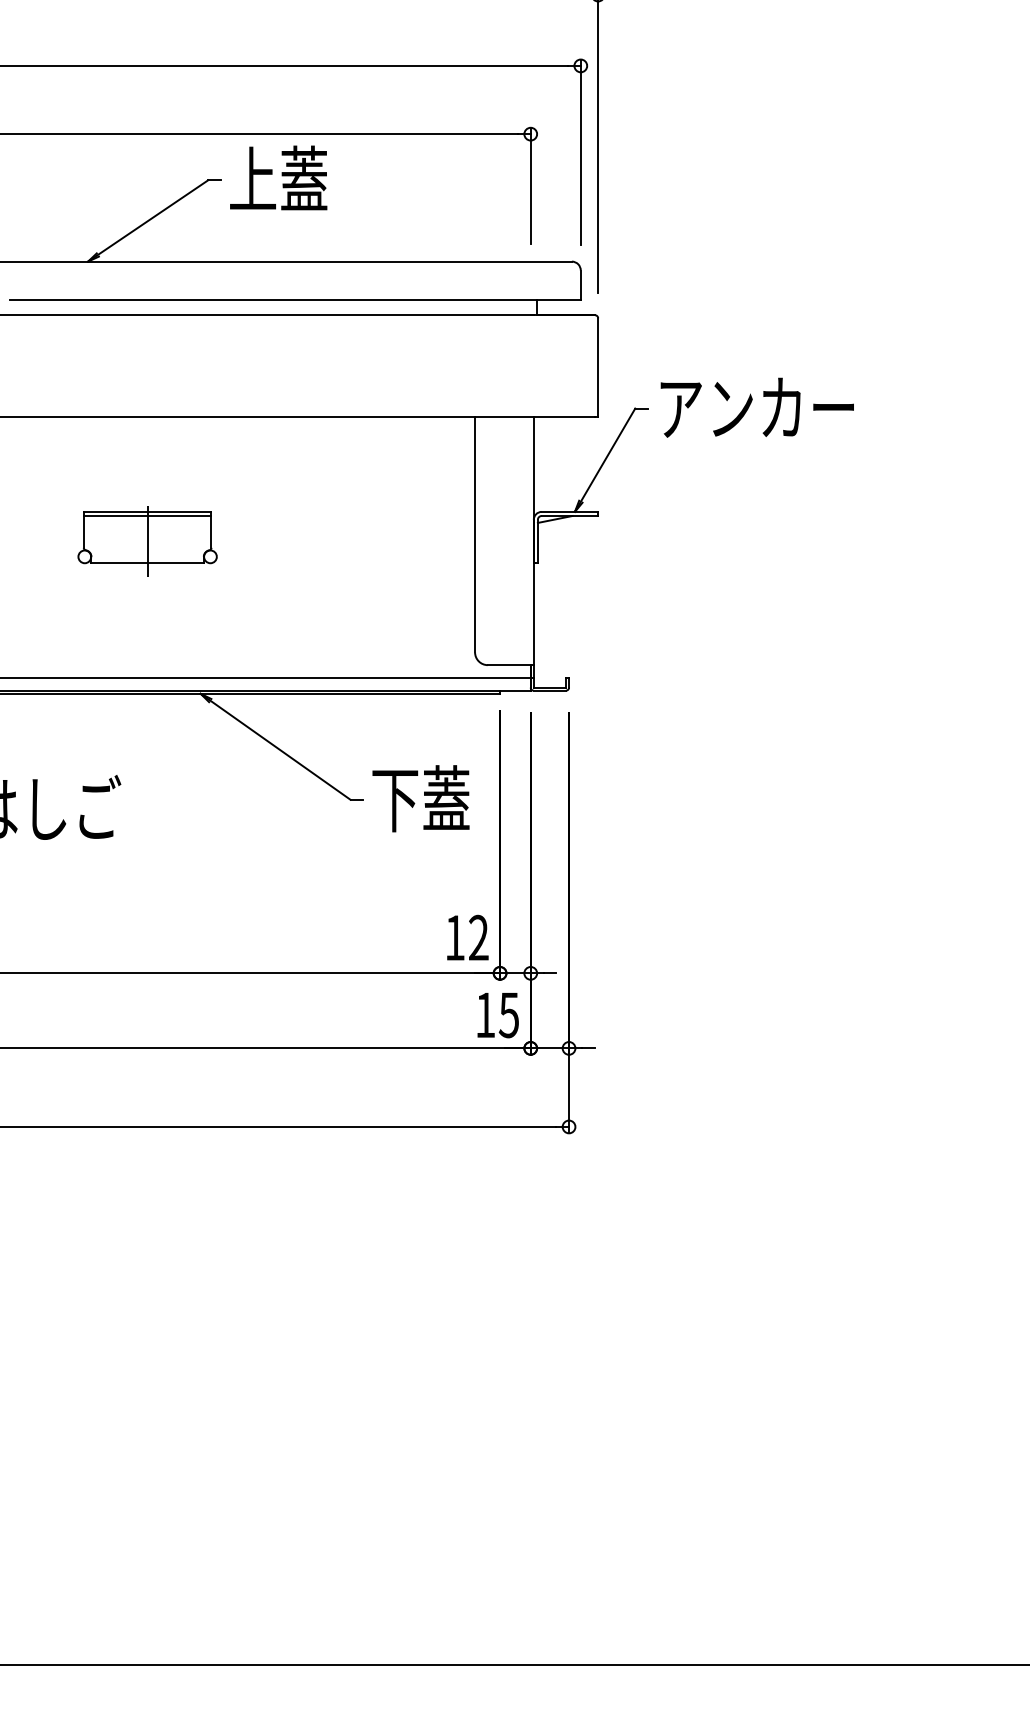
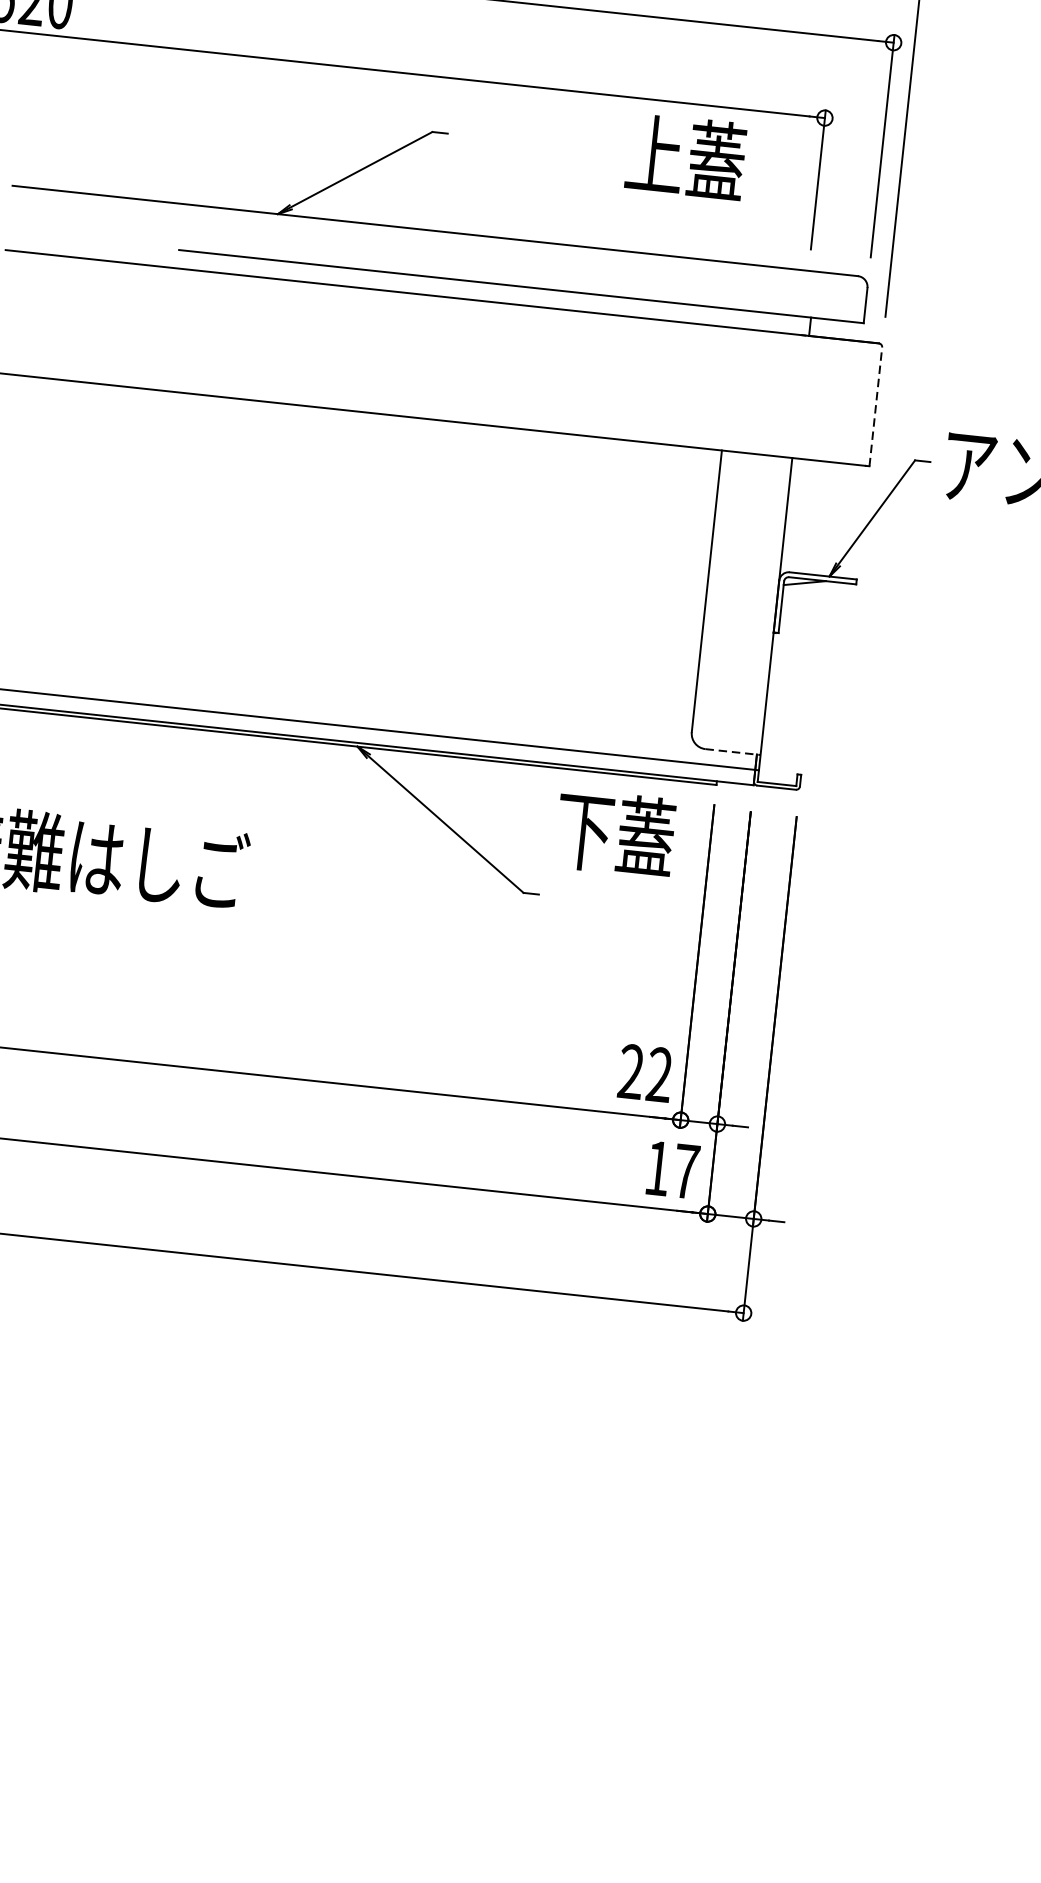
text: (278, 177) -> (686, 155), moved
line: (598, 367) -> (876, 406), solid -> dashed
part: (147, 541) -> (313, 557), removed
line: (510, 665) -> (732, 752), solid -> dashed
text: (420, 798) -> (614, 833), moved
text: (454, 937) -> (630, 1071), 12 -> 22
text: (508, 1015) -> (685, 1171), 15 -> 17

